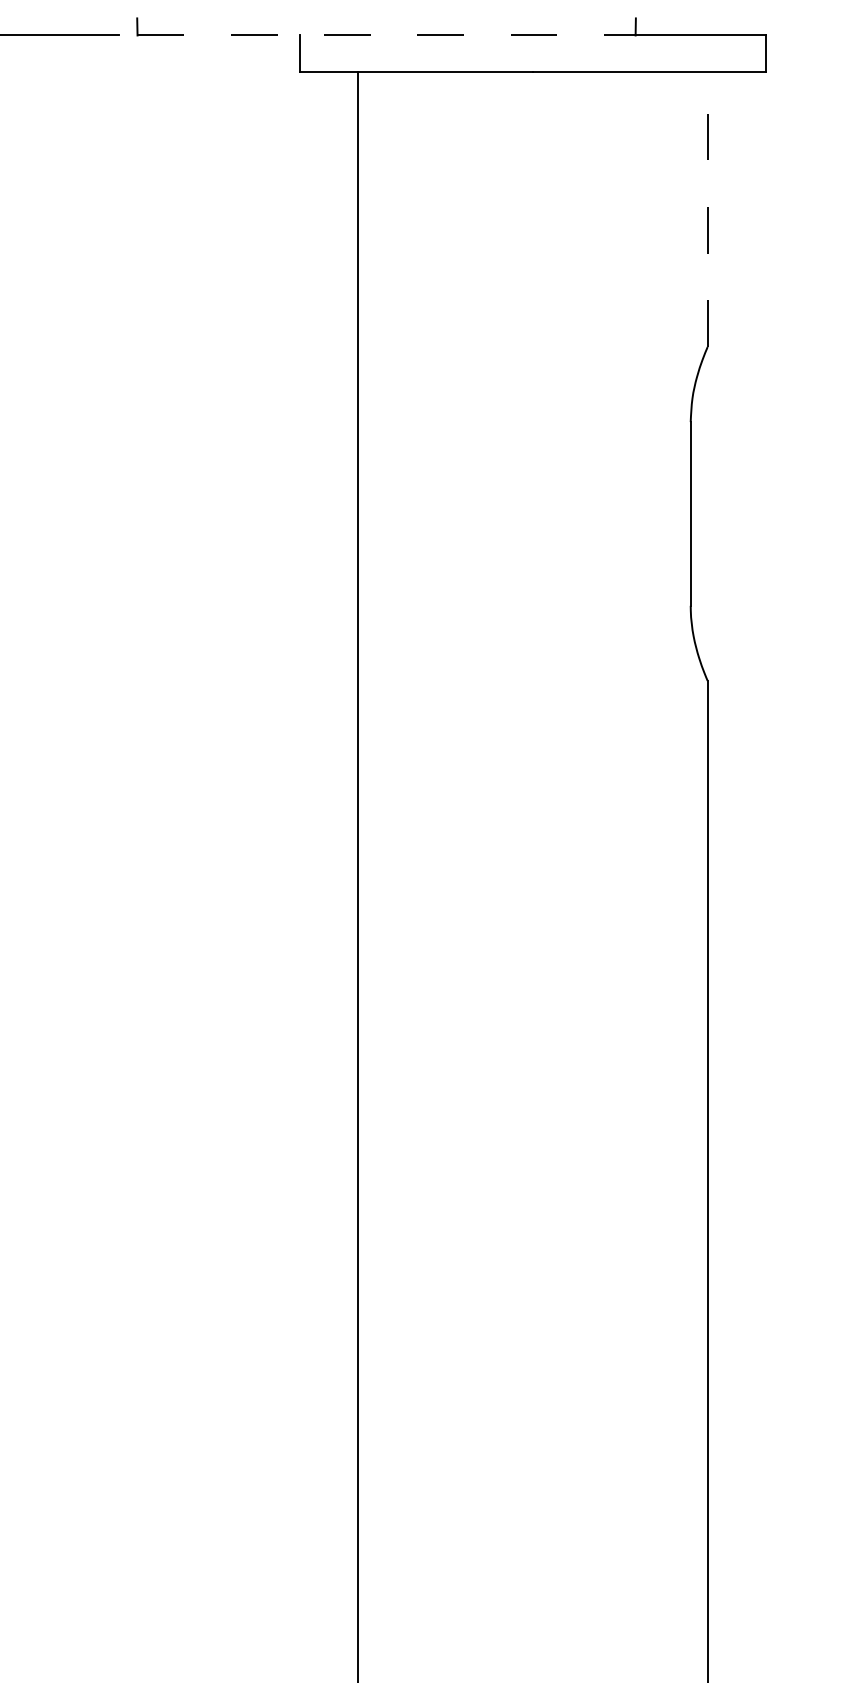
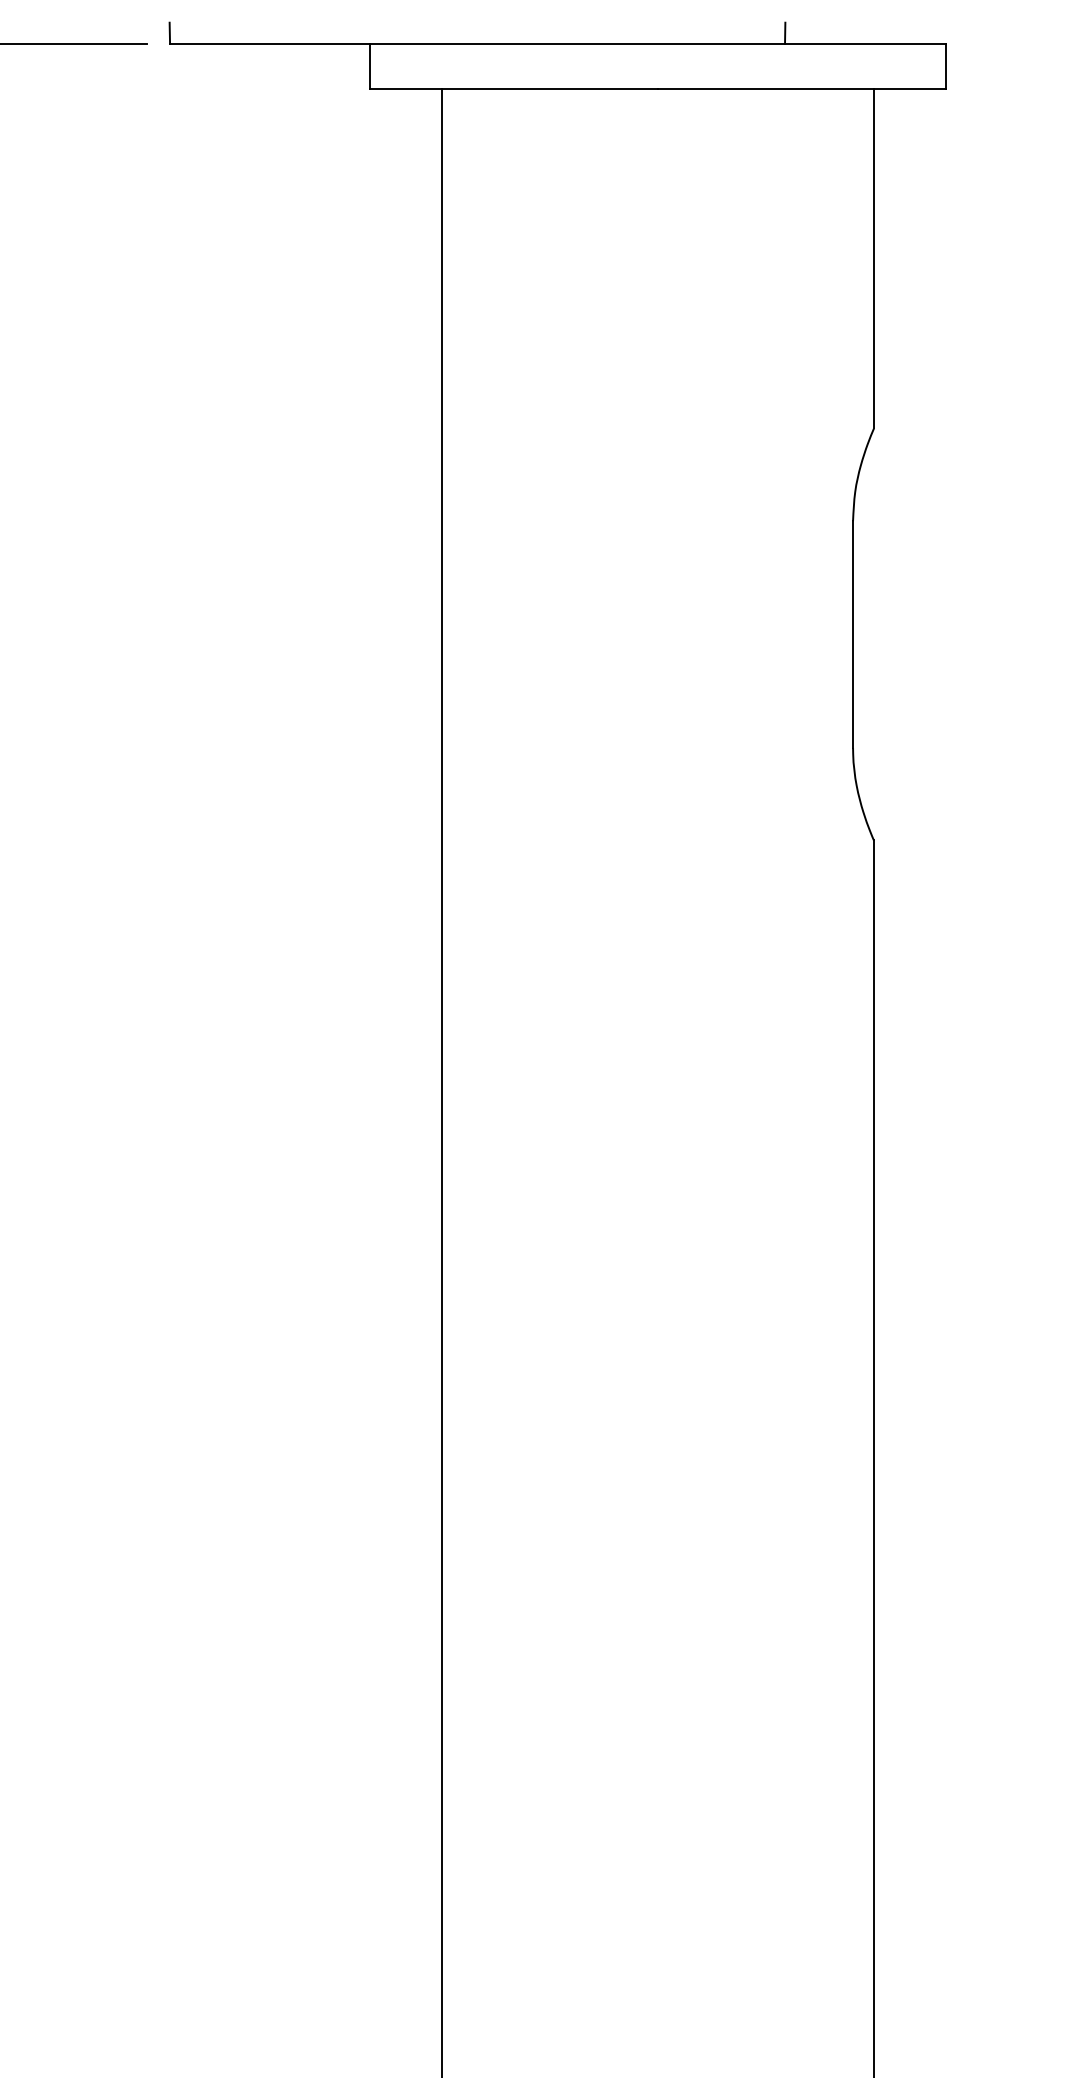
line: (387, 35) -> (478, 43), dashed -> solid
line: (708, 209) -> (874, 258), dashed -> solid

